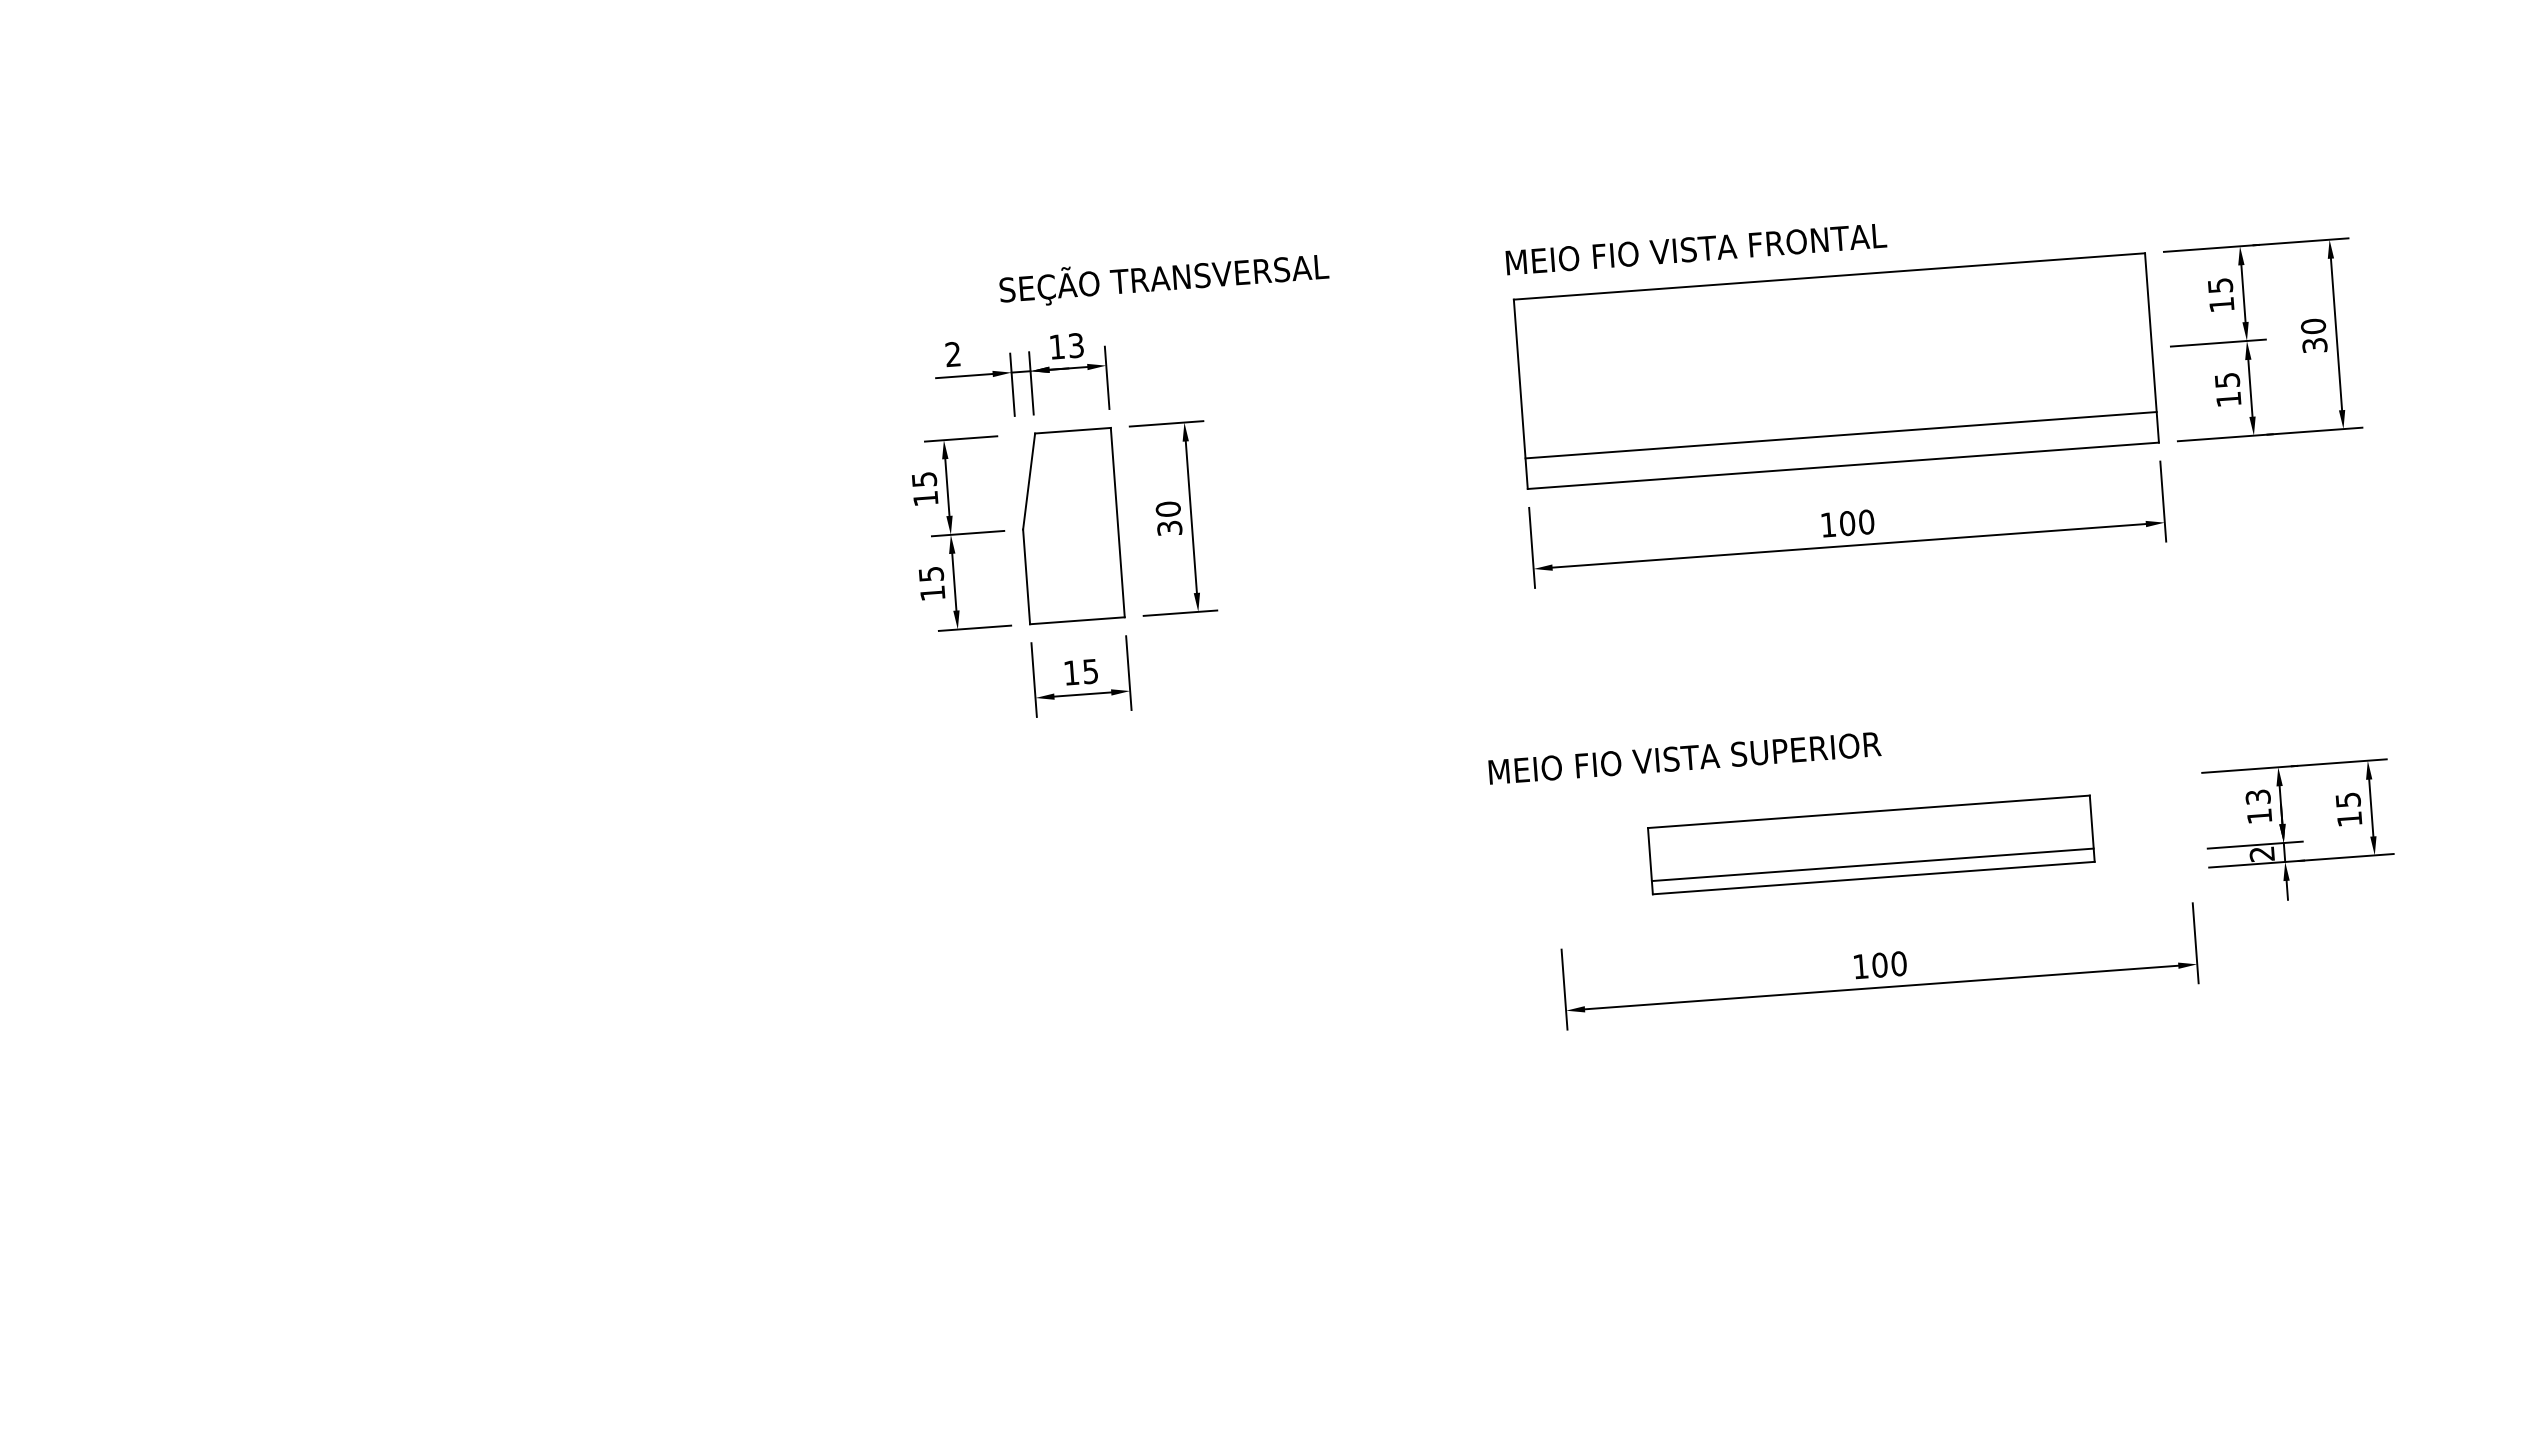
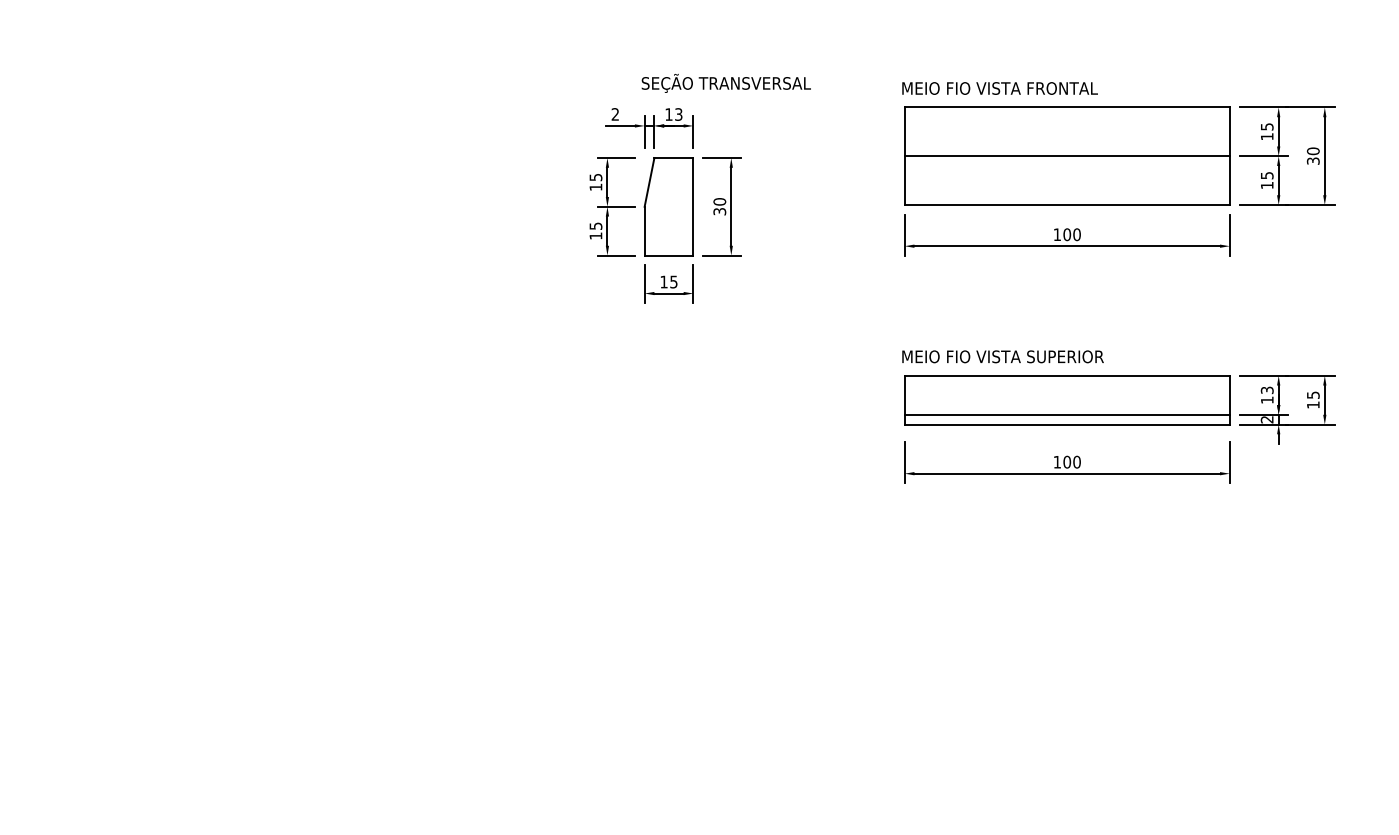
line: (1839, 435) -> (1066, 156), moved
text: (1683, 757) -> (1002, 356), moved
part: (1871, 845) -> (1067, 400), size x1.43

